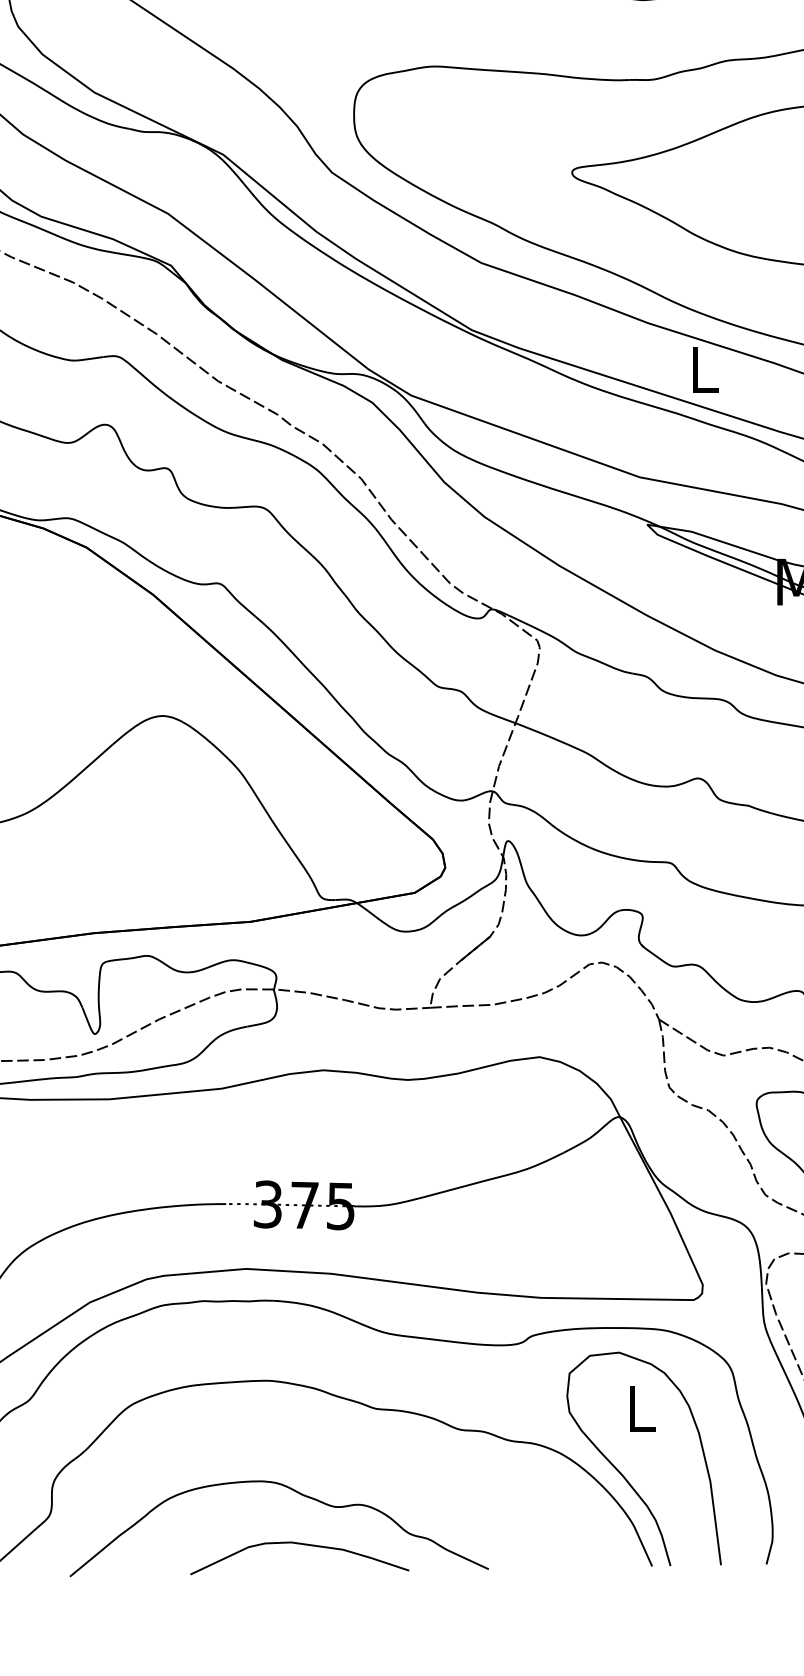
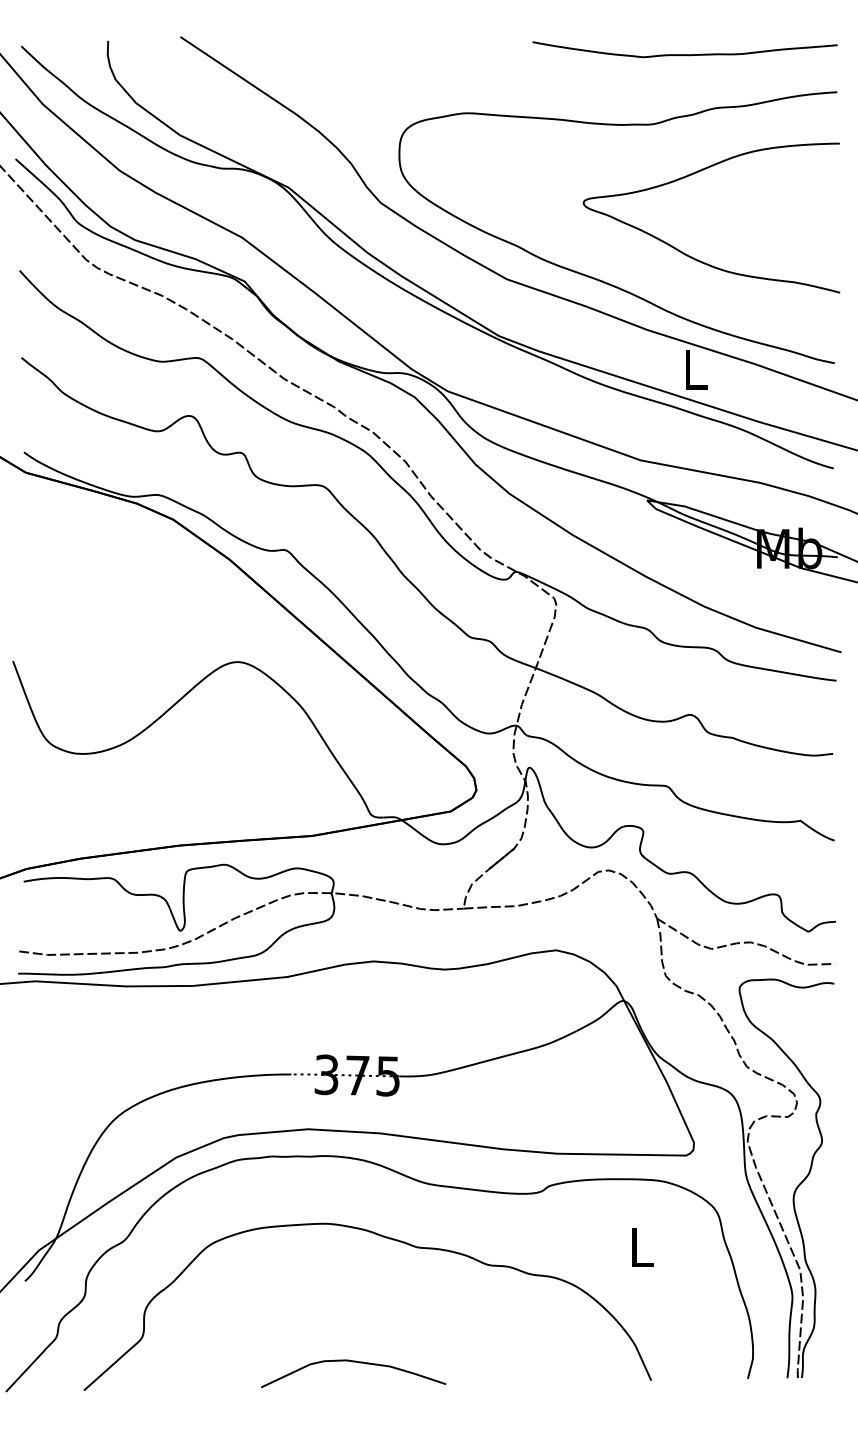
curve: (625, 1476) -> (628, 1304), removed
curve: (296, 1492) -> (350, 1318), removed

